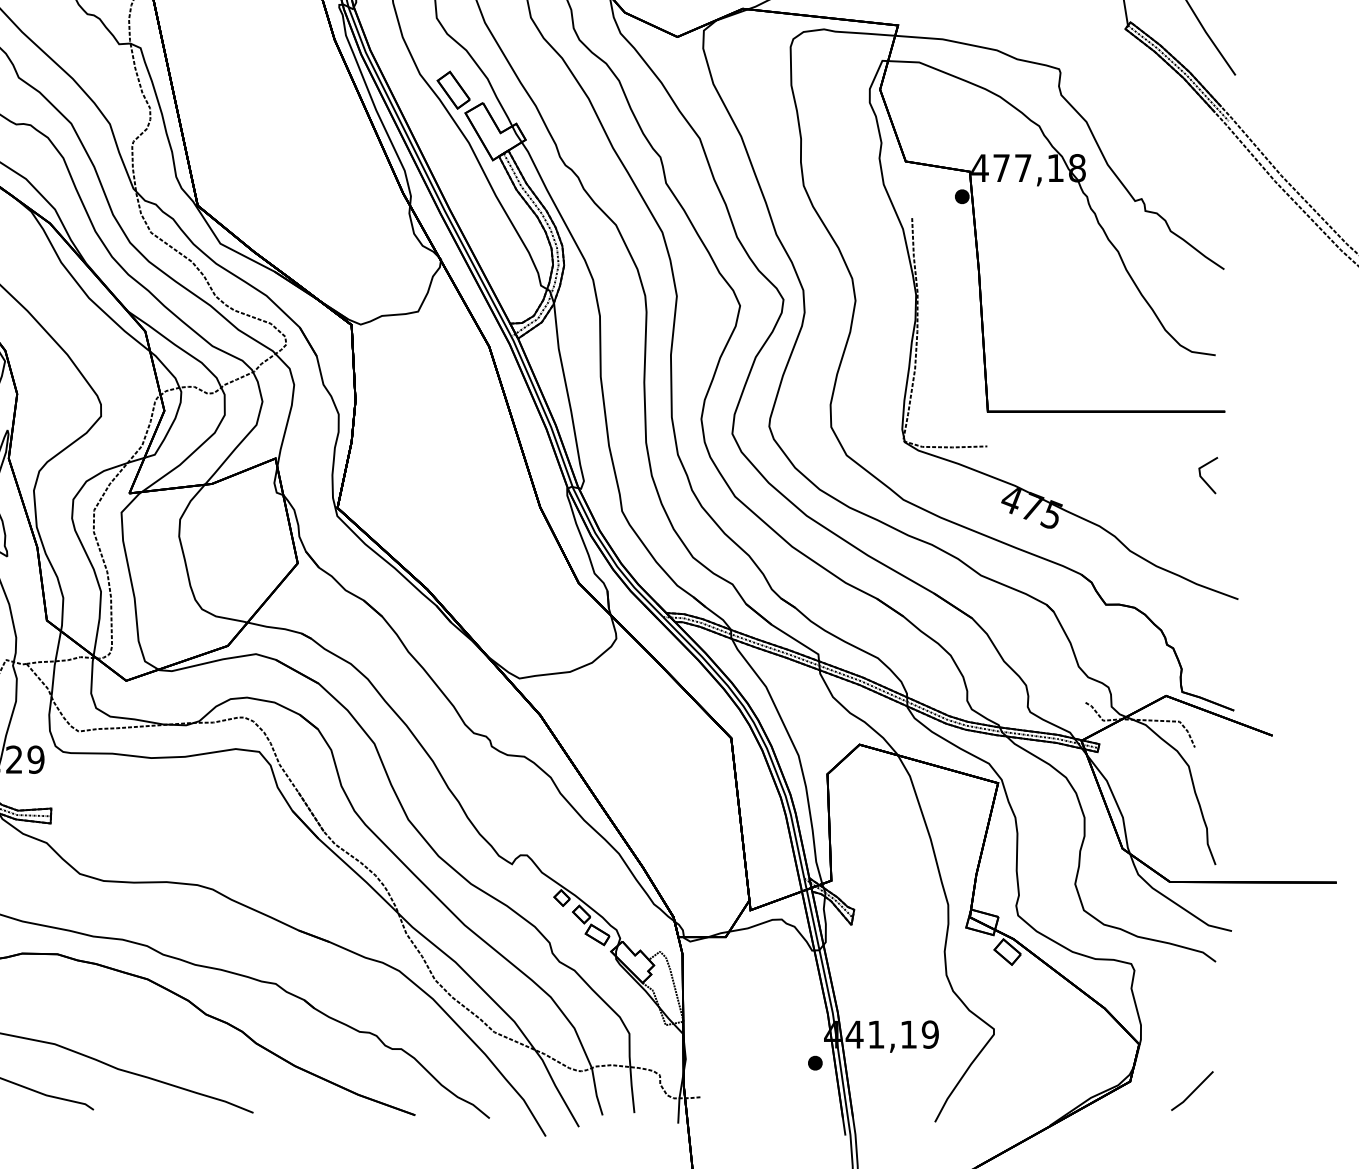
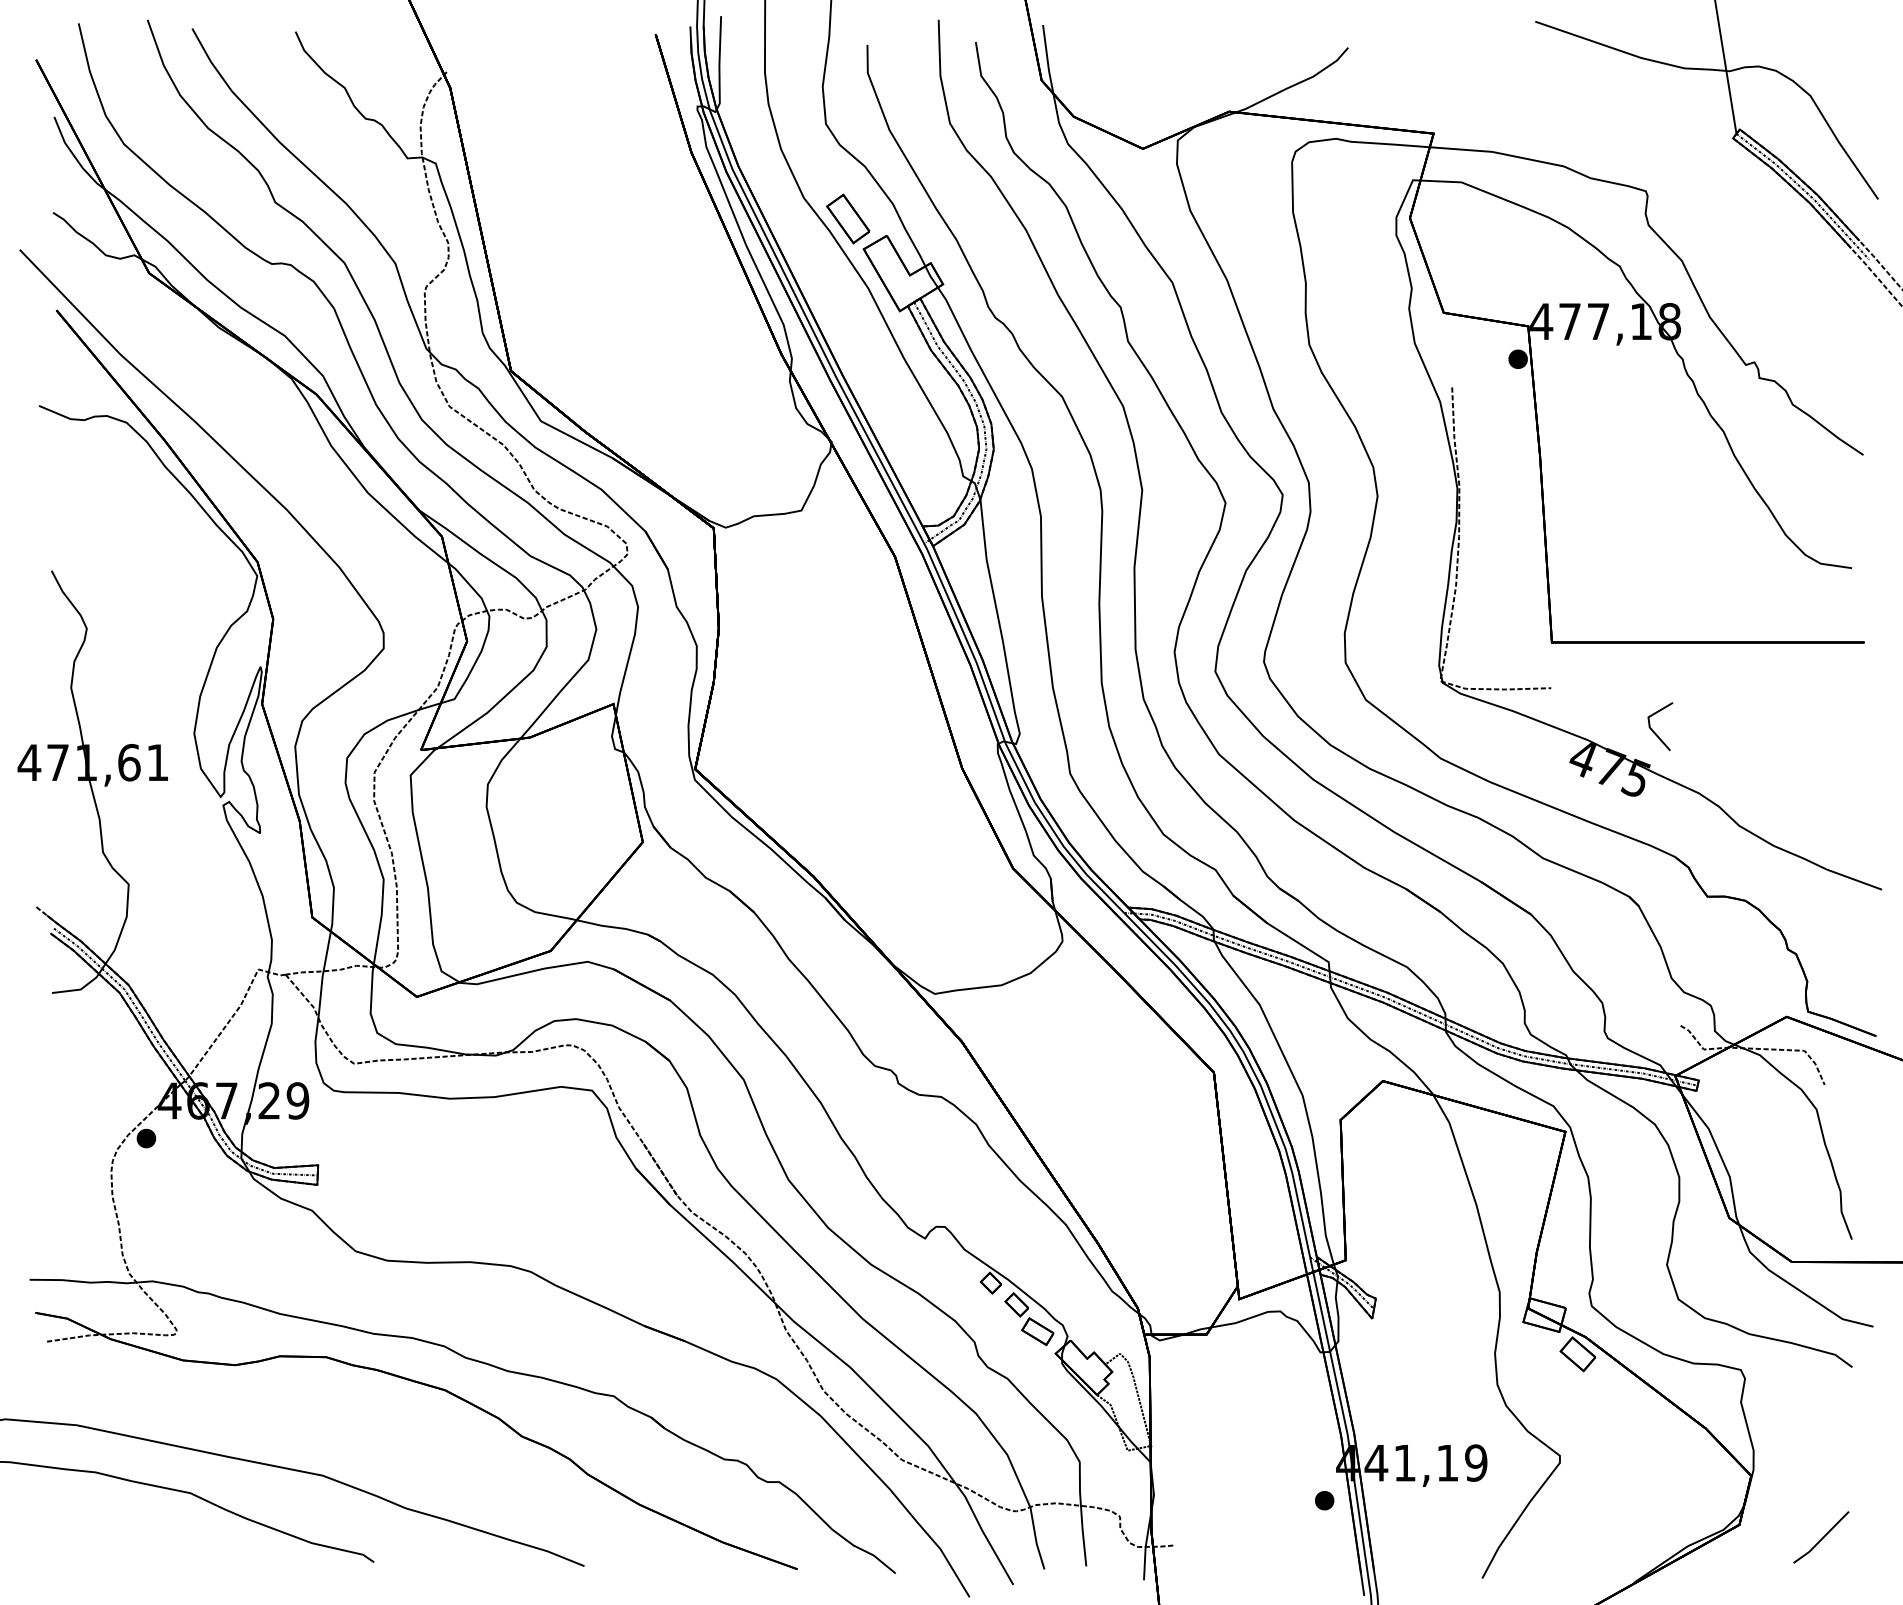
line: (1203, 479) -> (1654, 731), moved

